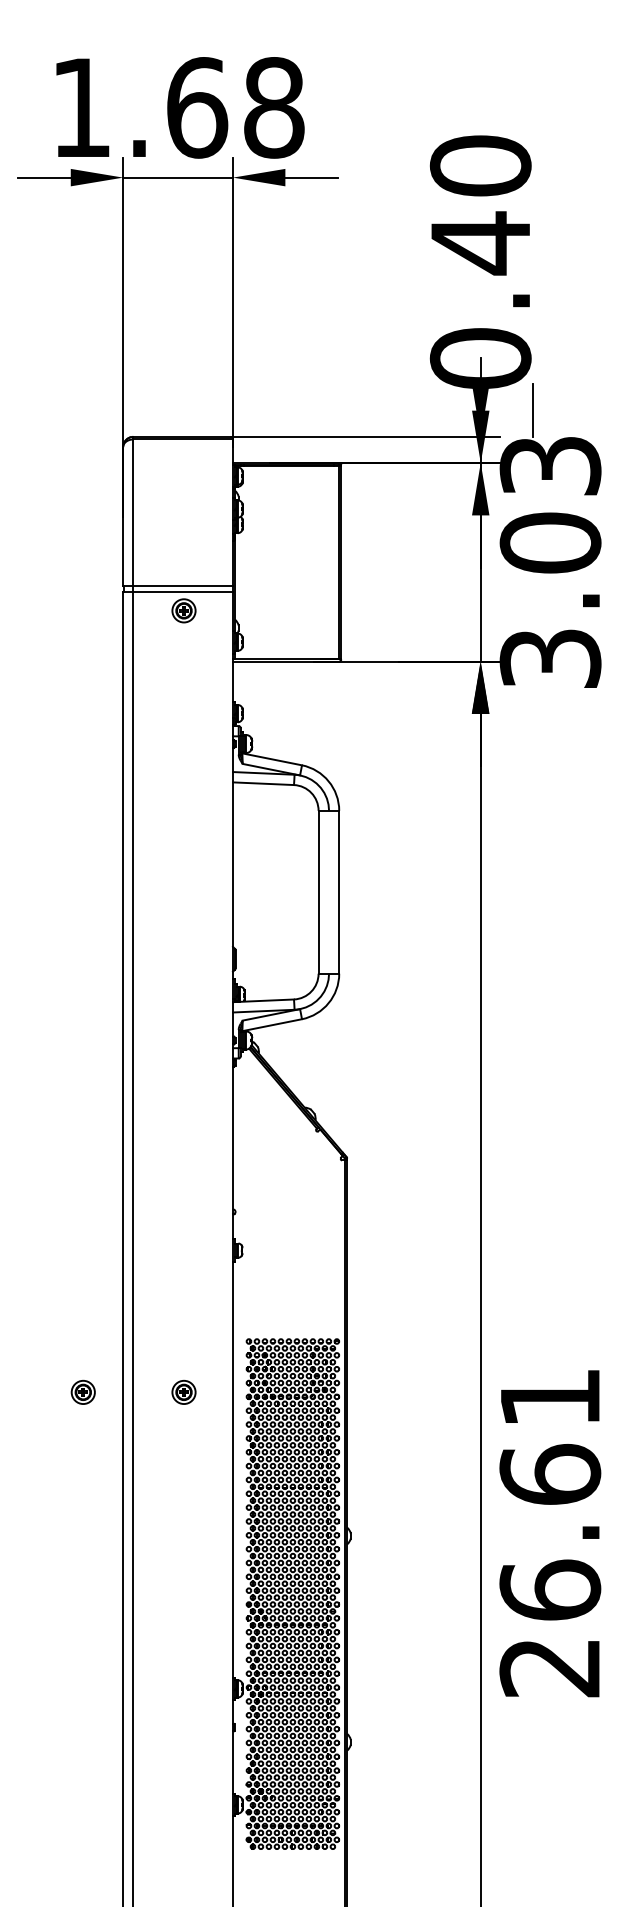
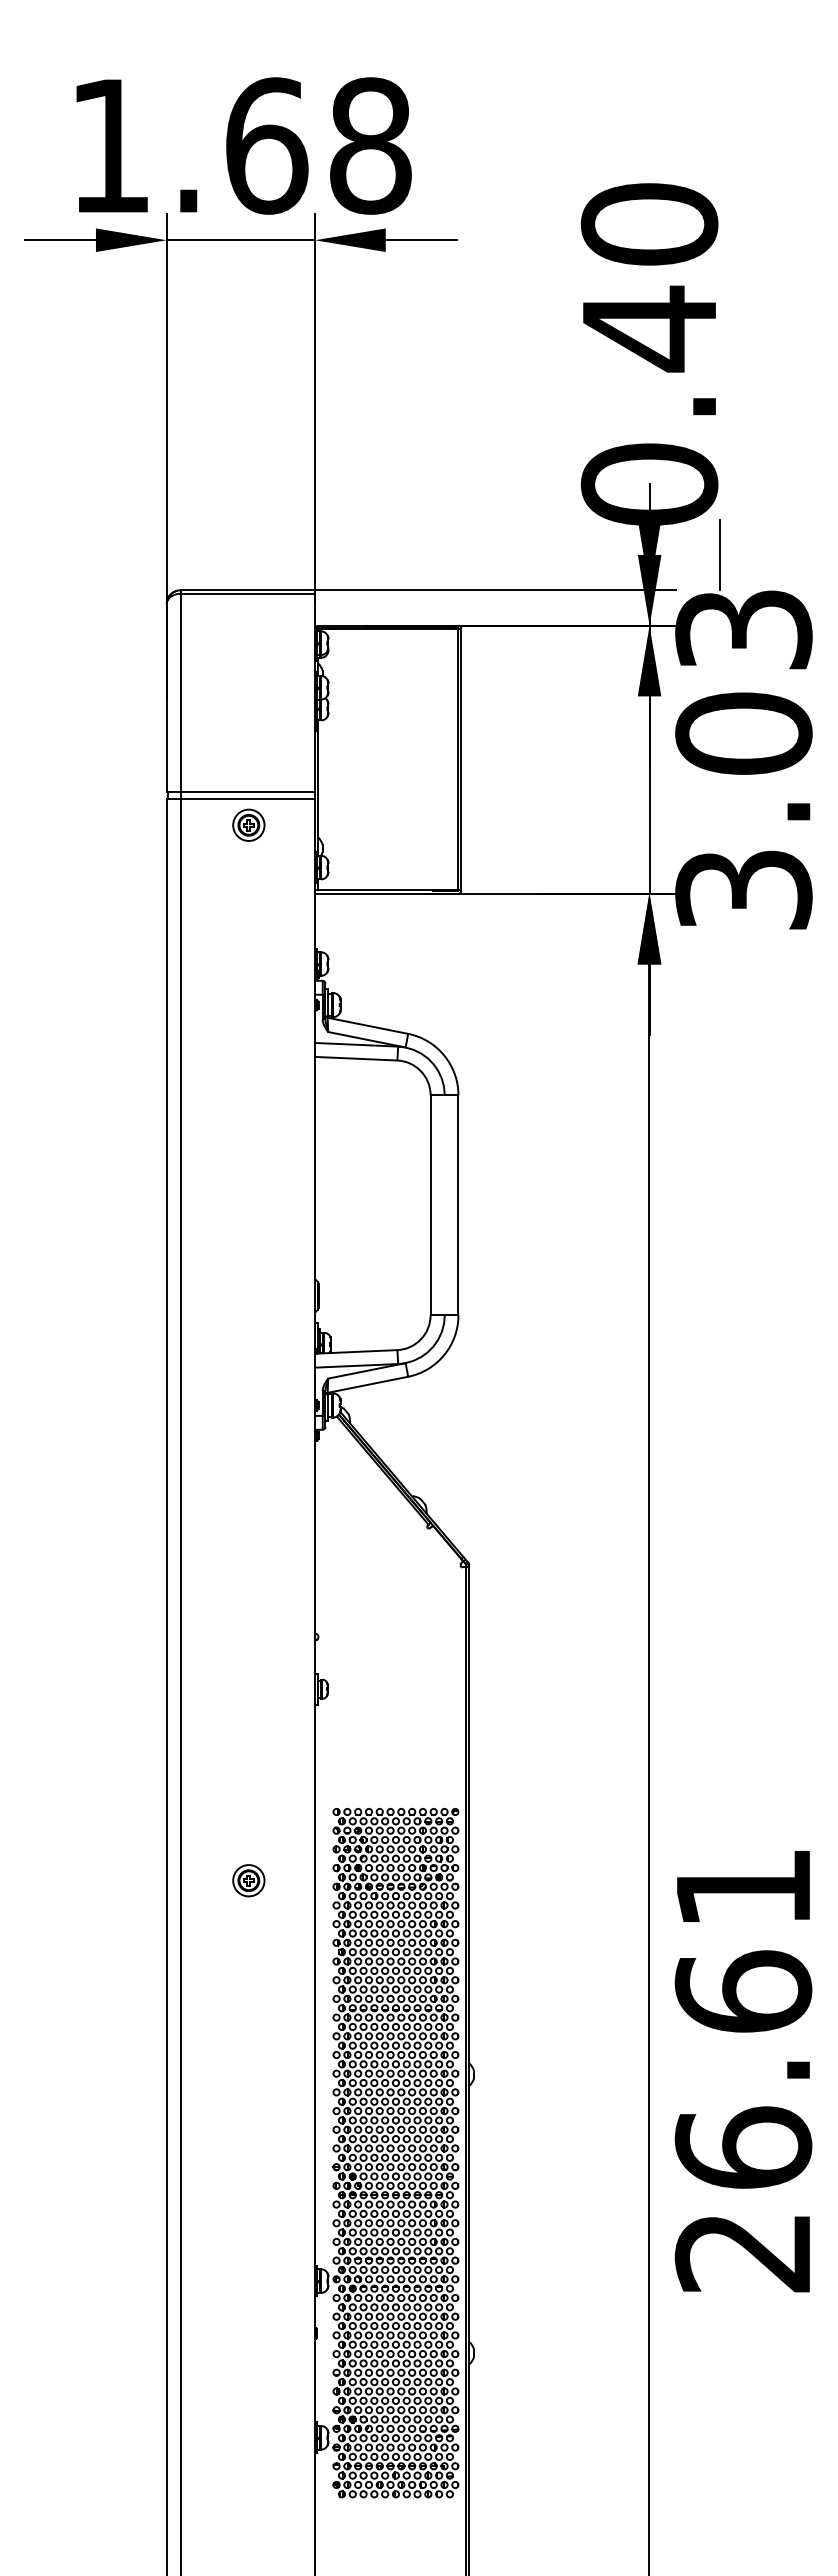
part: (83, 1392) -> (112, 1880), removed

